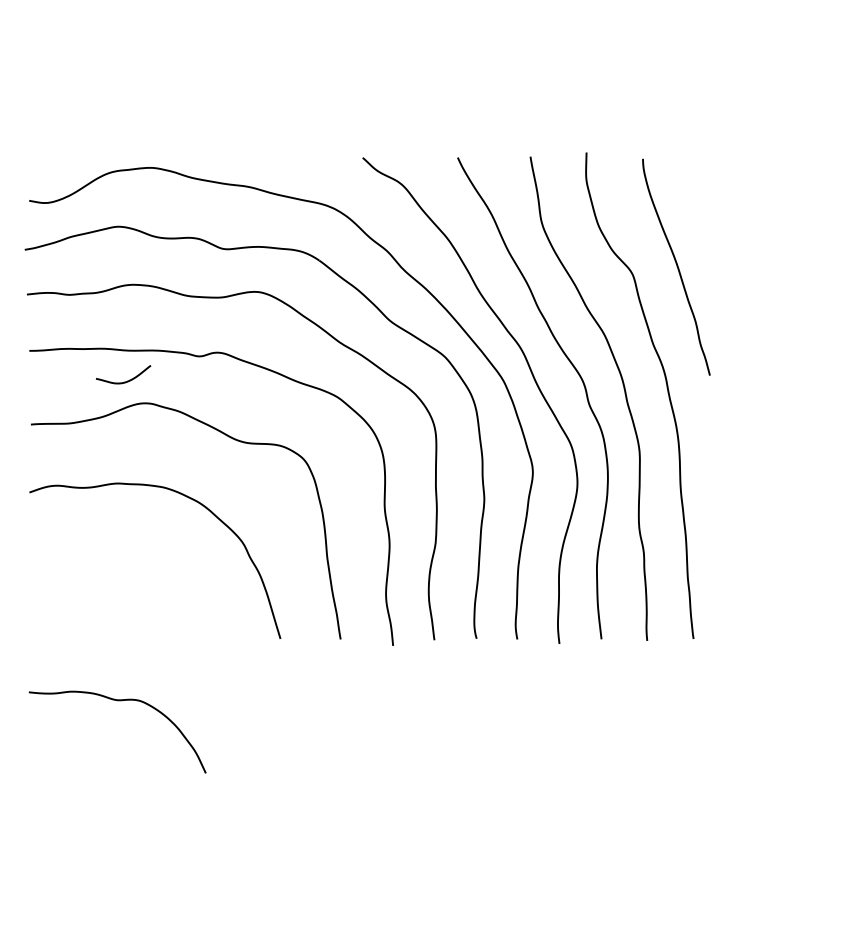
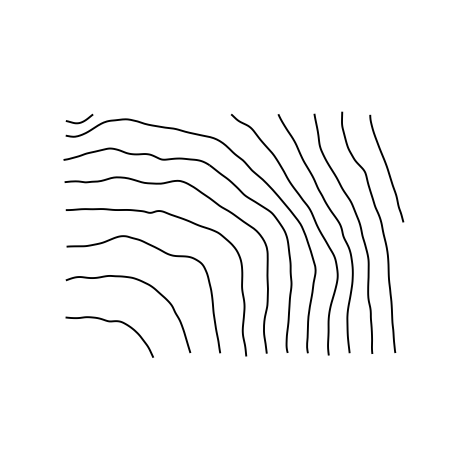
curve: (125, 379) -> (80, 121), moved
curve: (117, 702) -> (109, 322), moved

